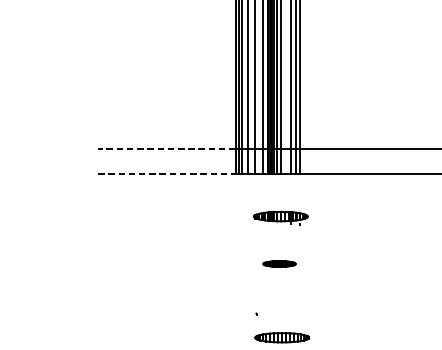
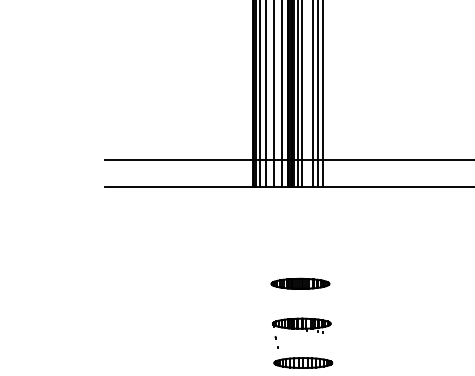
line: (166, 149) -> (178, 160), dashed -> solid
line: (167, 174) -> (179, 187), dashed -> solid
part: (280, 218) -> (301, 325), moved
part: (279, 263) -> (300, 283), size x1.67

